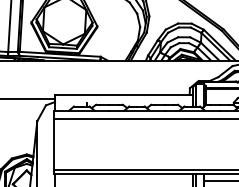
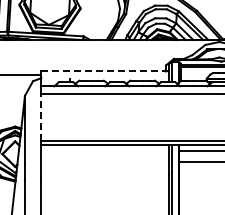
line: (124, 94) -> (105, 71), solid -> dashed
line: (54, 144) -> (40, 117), solid -> dashed

